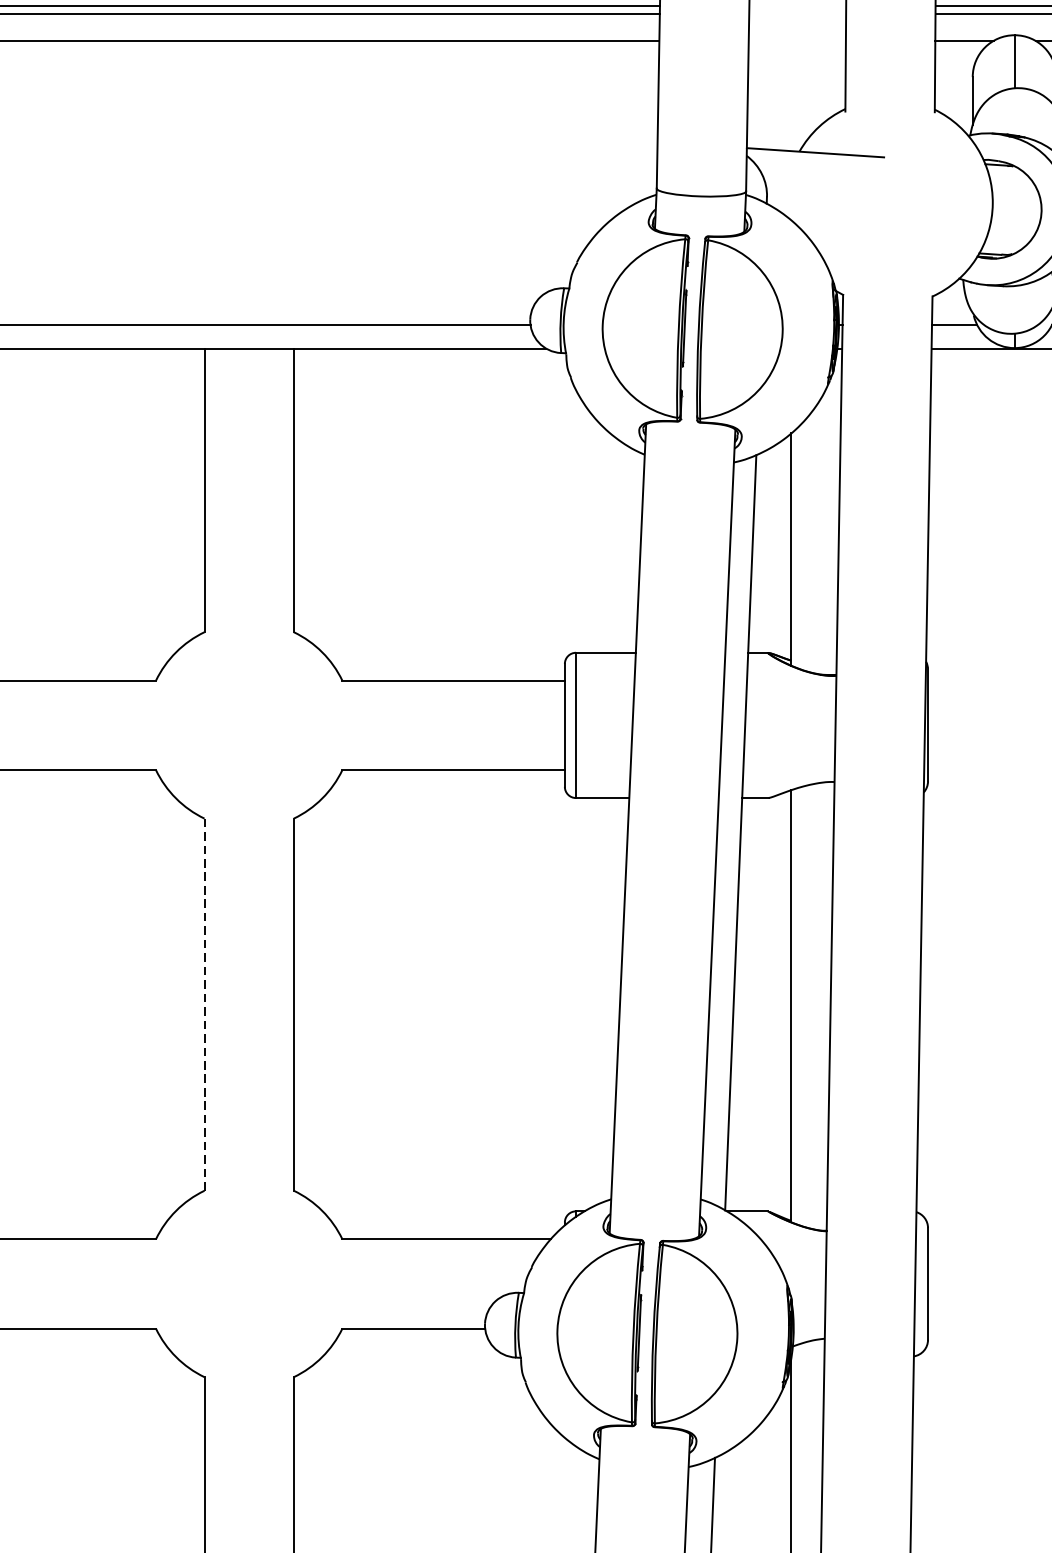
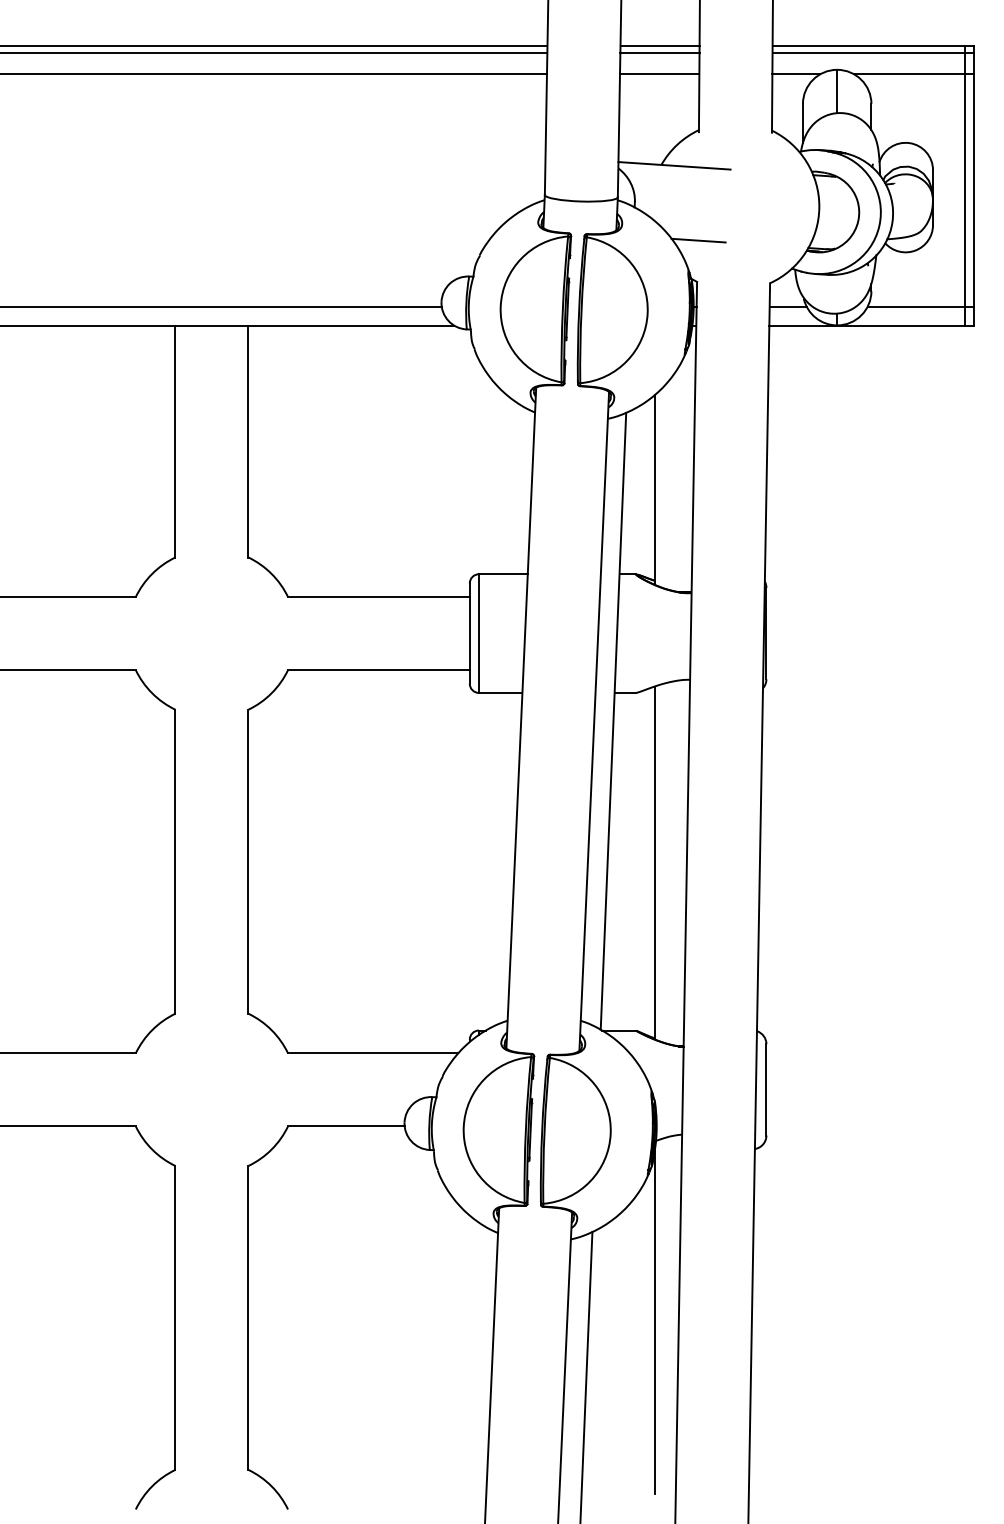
line: (797, 5) -> (659, 45), added
line: (797, 14) -> (659, 52), added
line: (797, 40) -> (659, 74), added
line: (844, 244) -> (698, 240), added
line: (204, 1005) -> (175, 862), dashed -> solid

